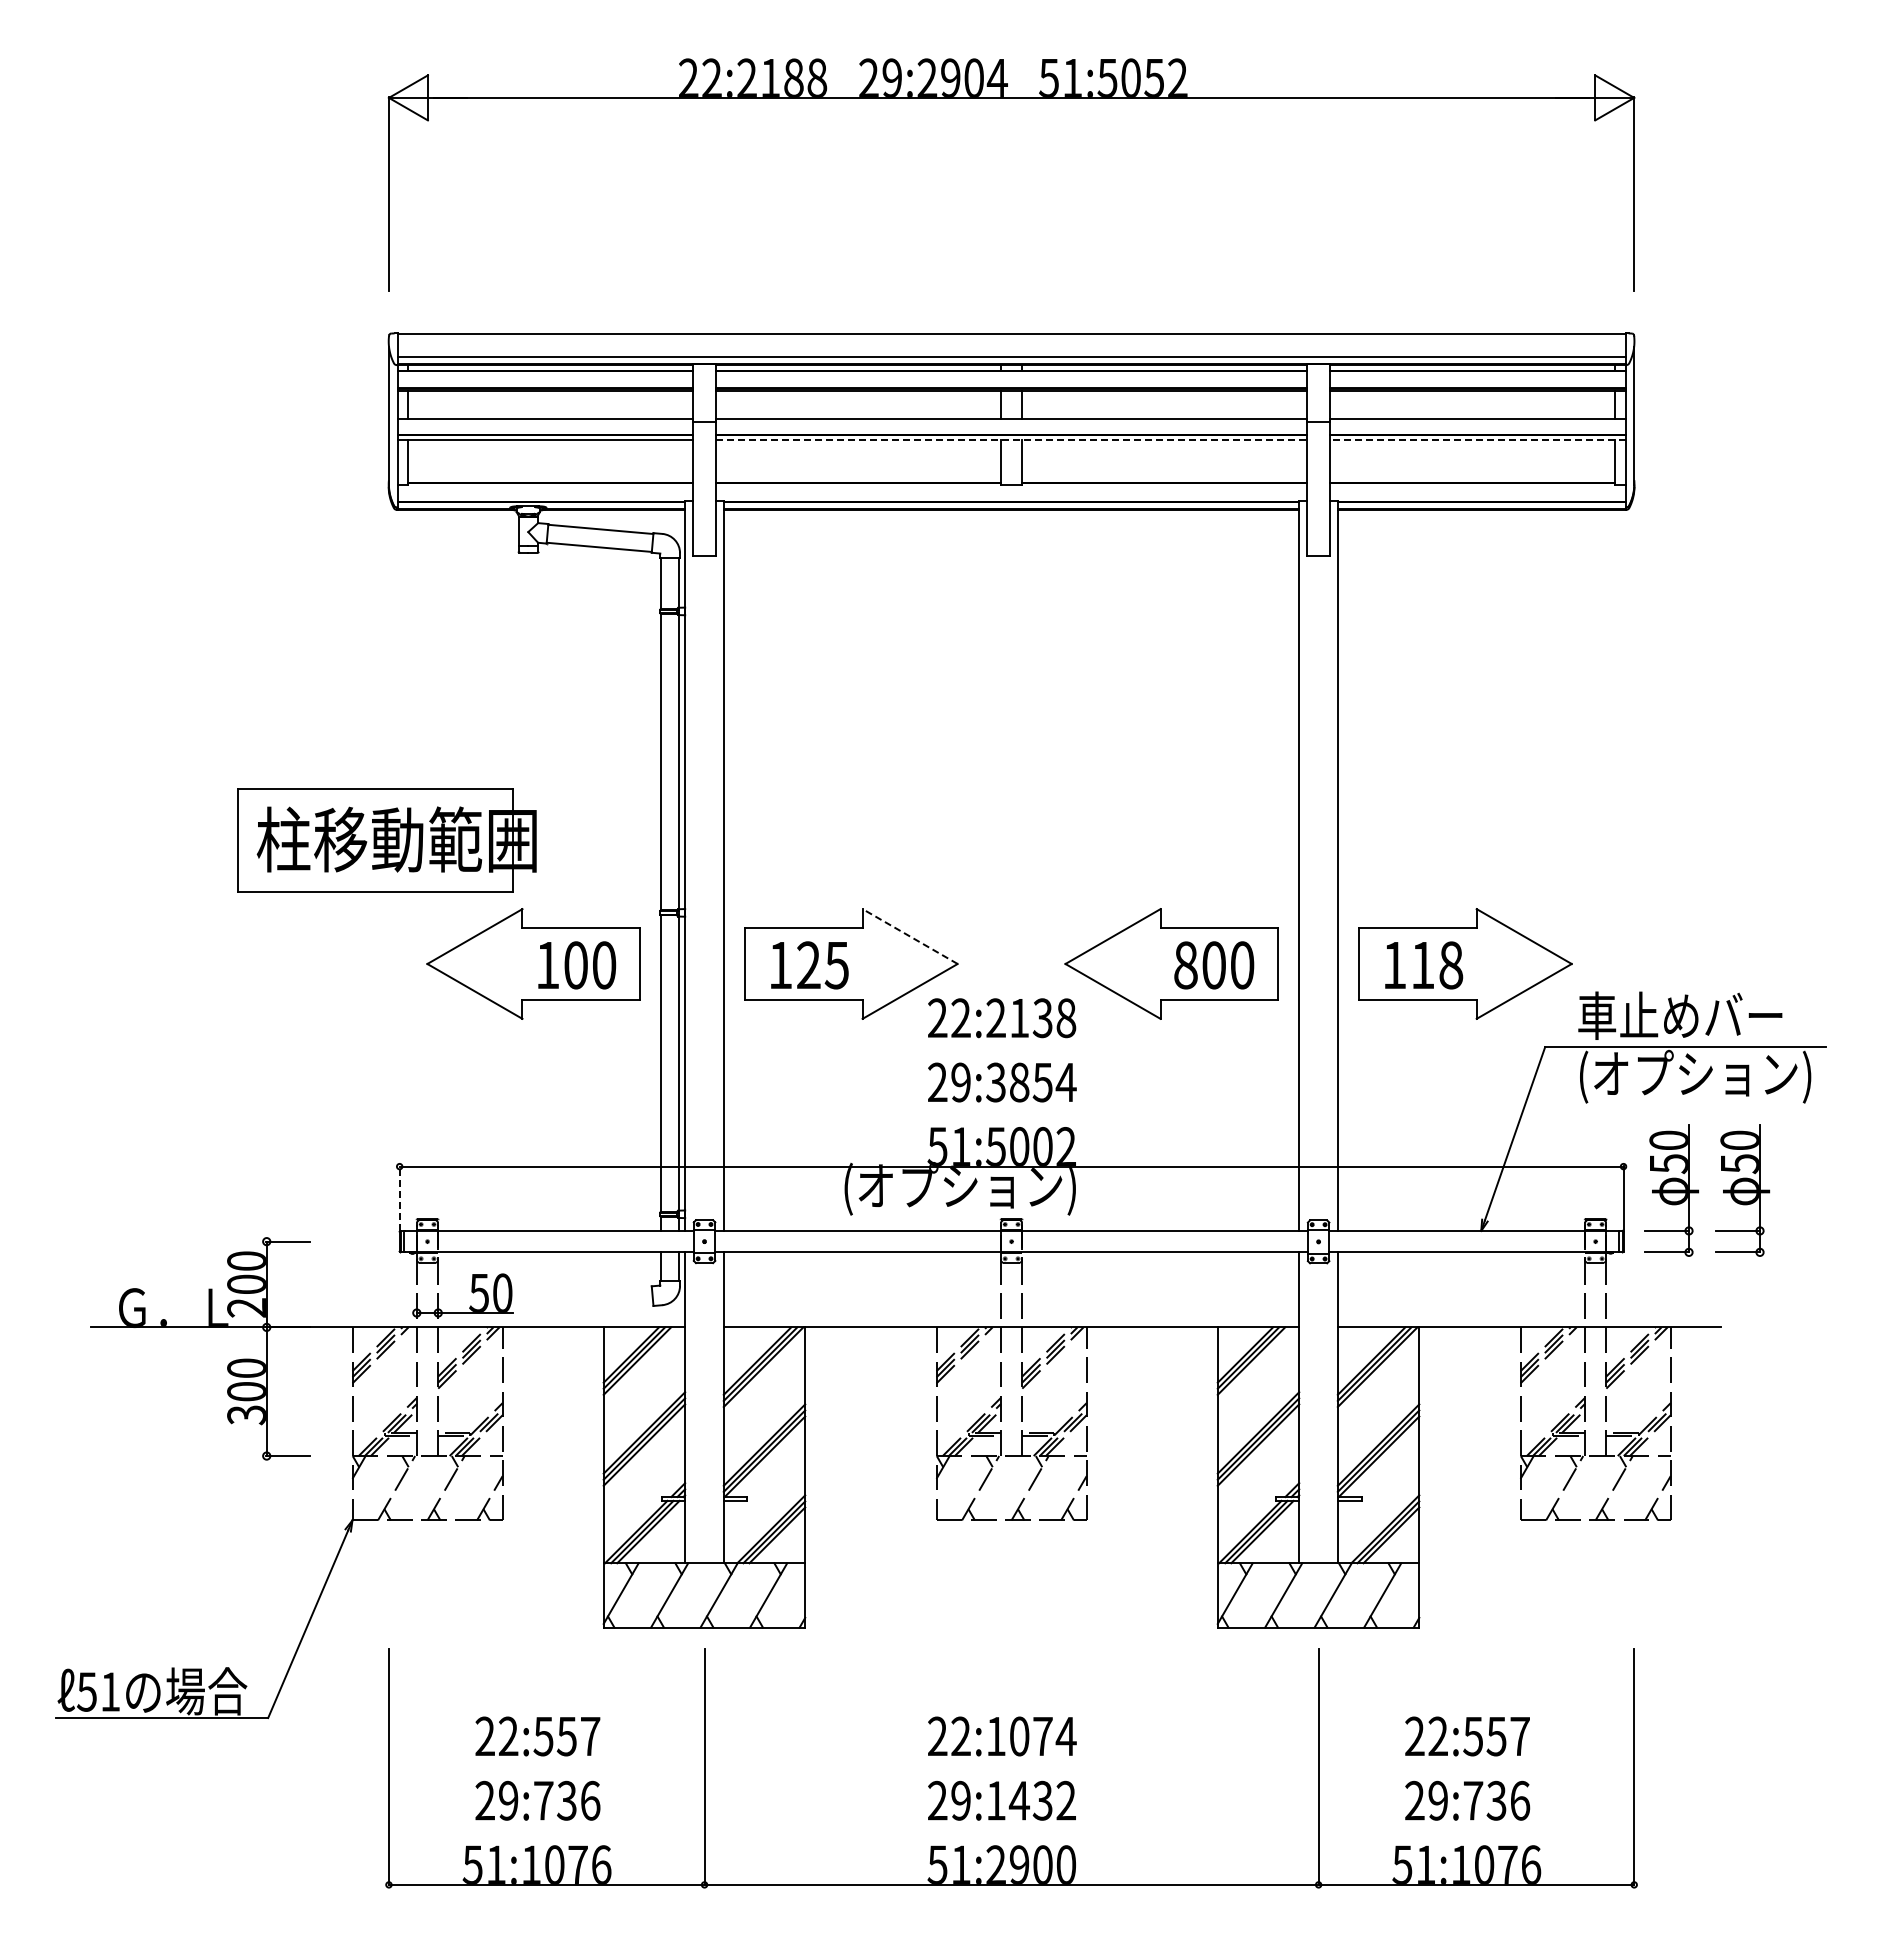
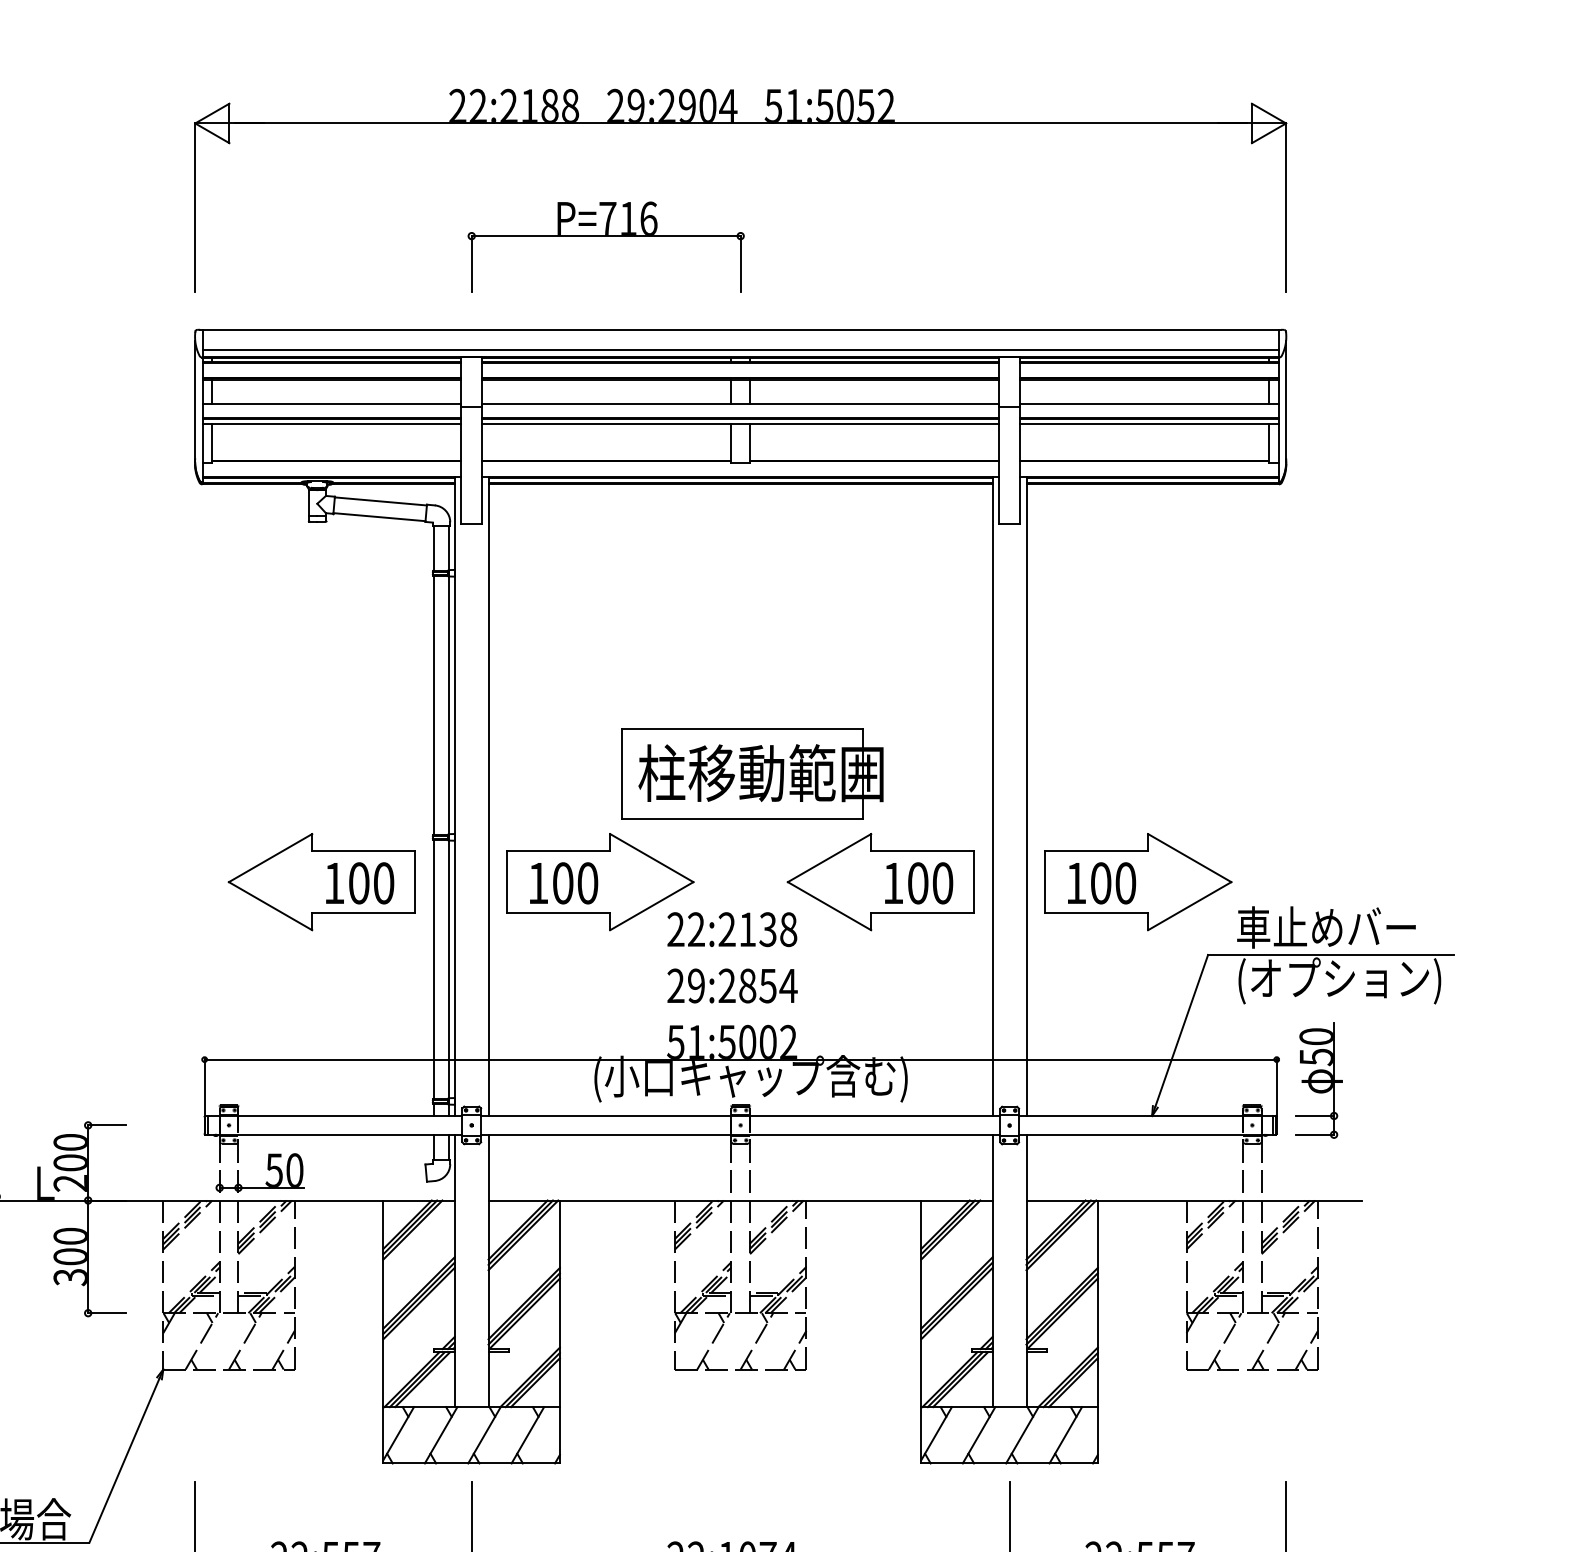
part: (858, 227) -> (606, 236), added
line: (1012, 440) -> (741, 423), dashed -> solid
line: (1478, 440) -> (1149, 423), dashed -> solid
part: (386, 840) -> (751, 773), moved
line: (910, 936) -> (652, 858), dashed -> solid
text: (822, 965) -> (575, 883), 125 -> 100
text: (1185, 965) -> (893, 883), 800 -> 100
text: (1437, 965) -> (1113, 883), 118 -> 100
text: (995, 1082) -> (726, 985), 29:3854 -> 29:2854
text: (1029, 1188) -> (756, 1078), (オプション) -> (小口キャップ含む)
part: (1742, 1190) -> (1380, 1080), removed
line: (399, 1198) -> (204, 1087), dashed -> solid

